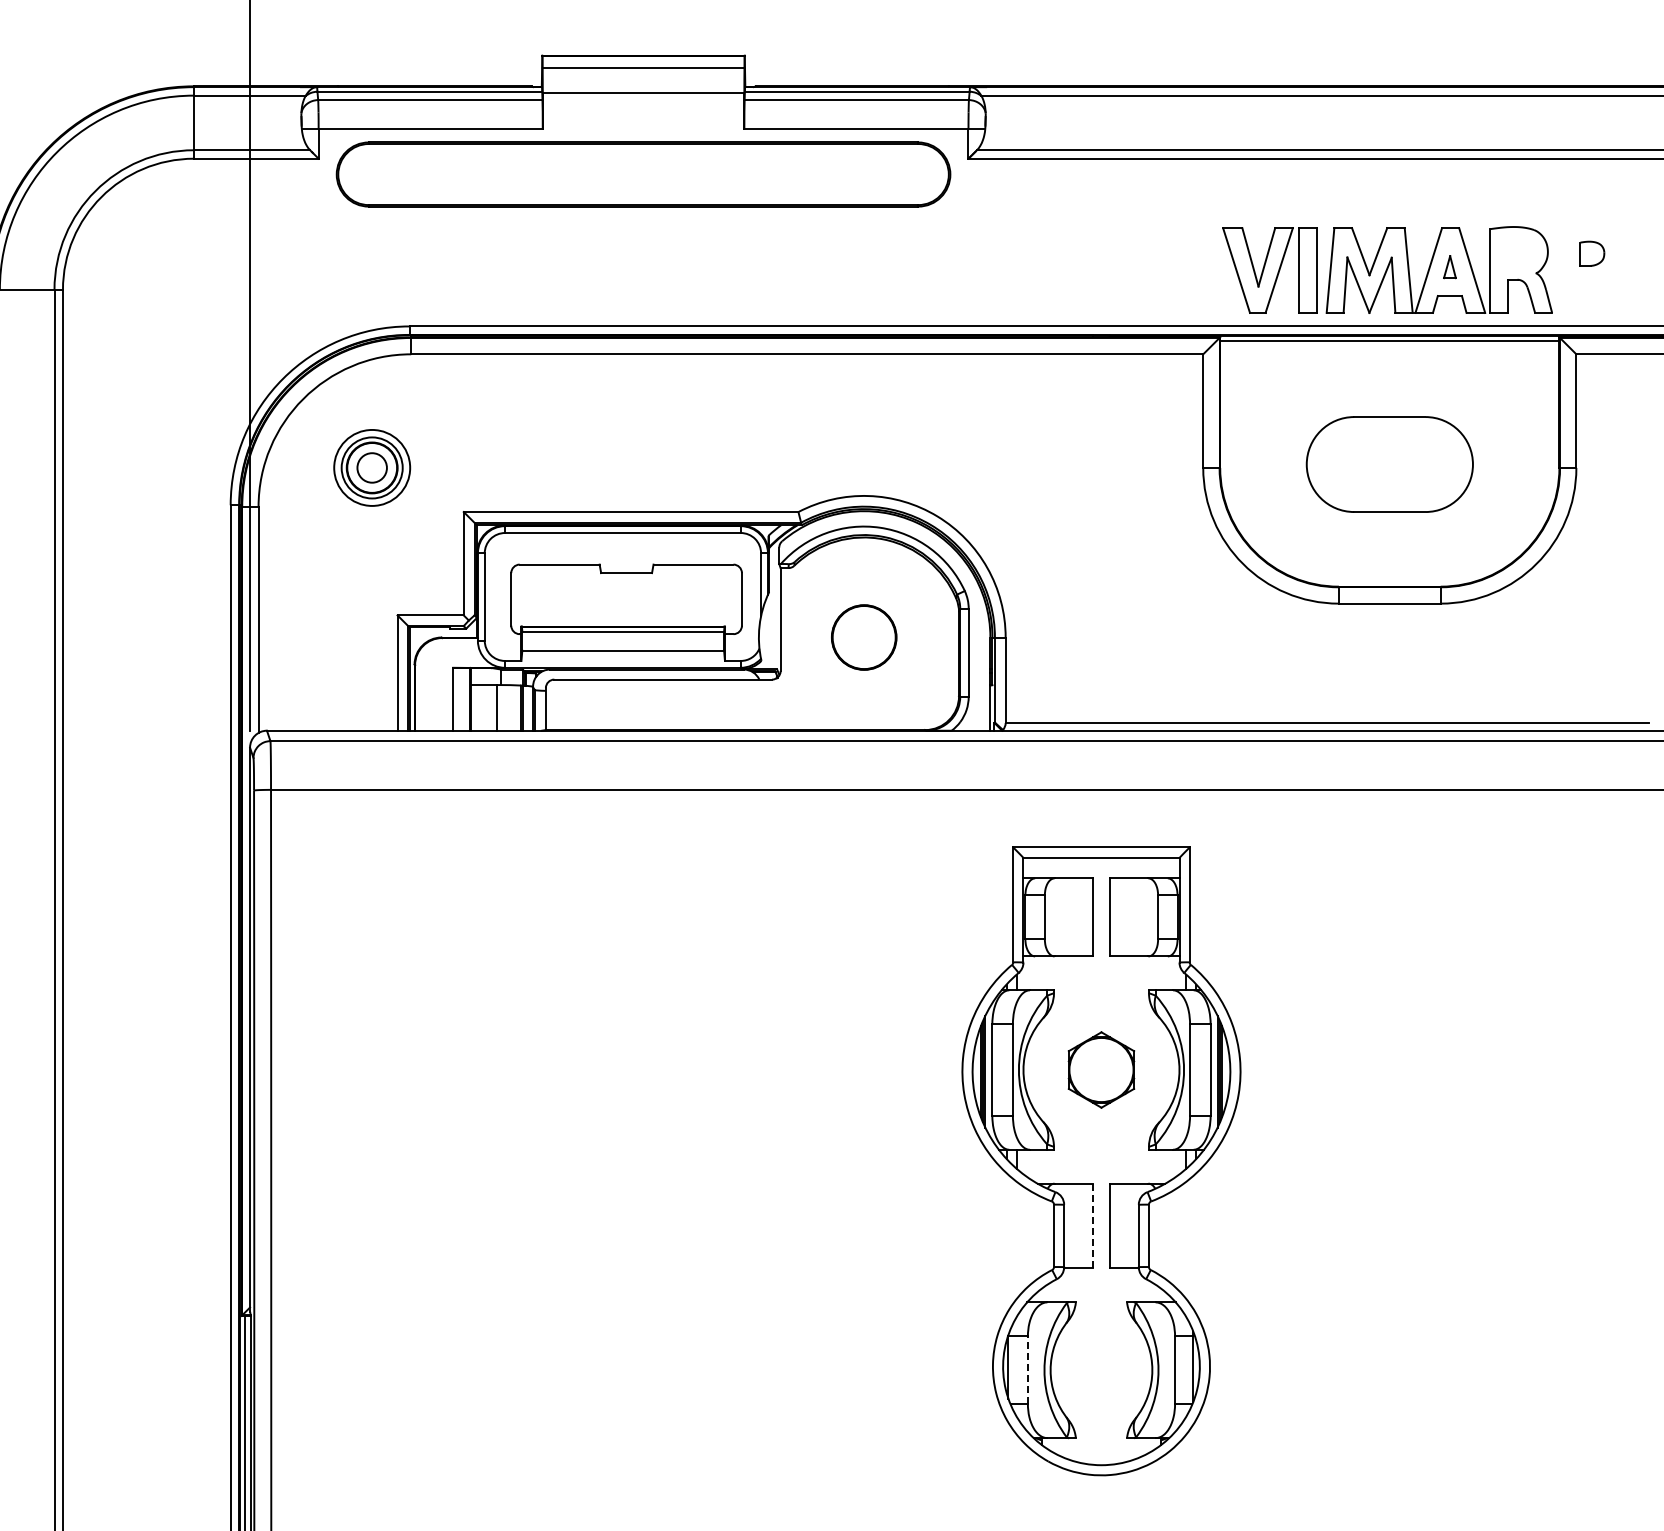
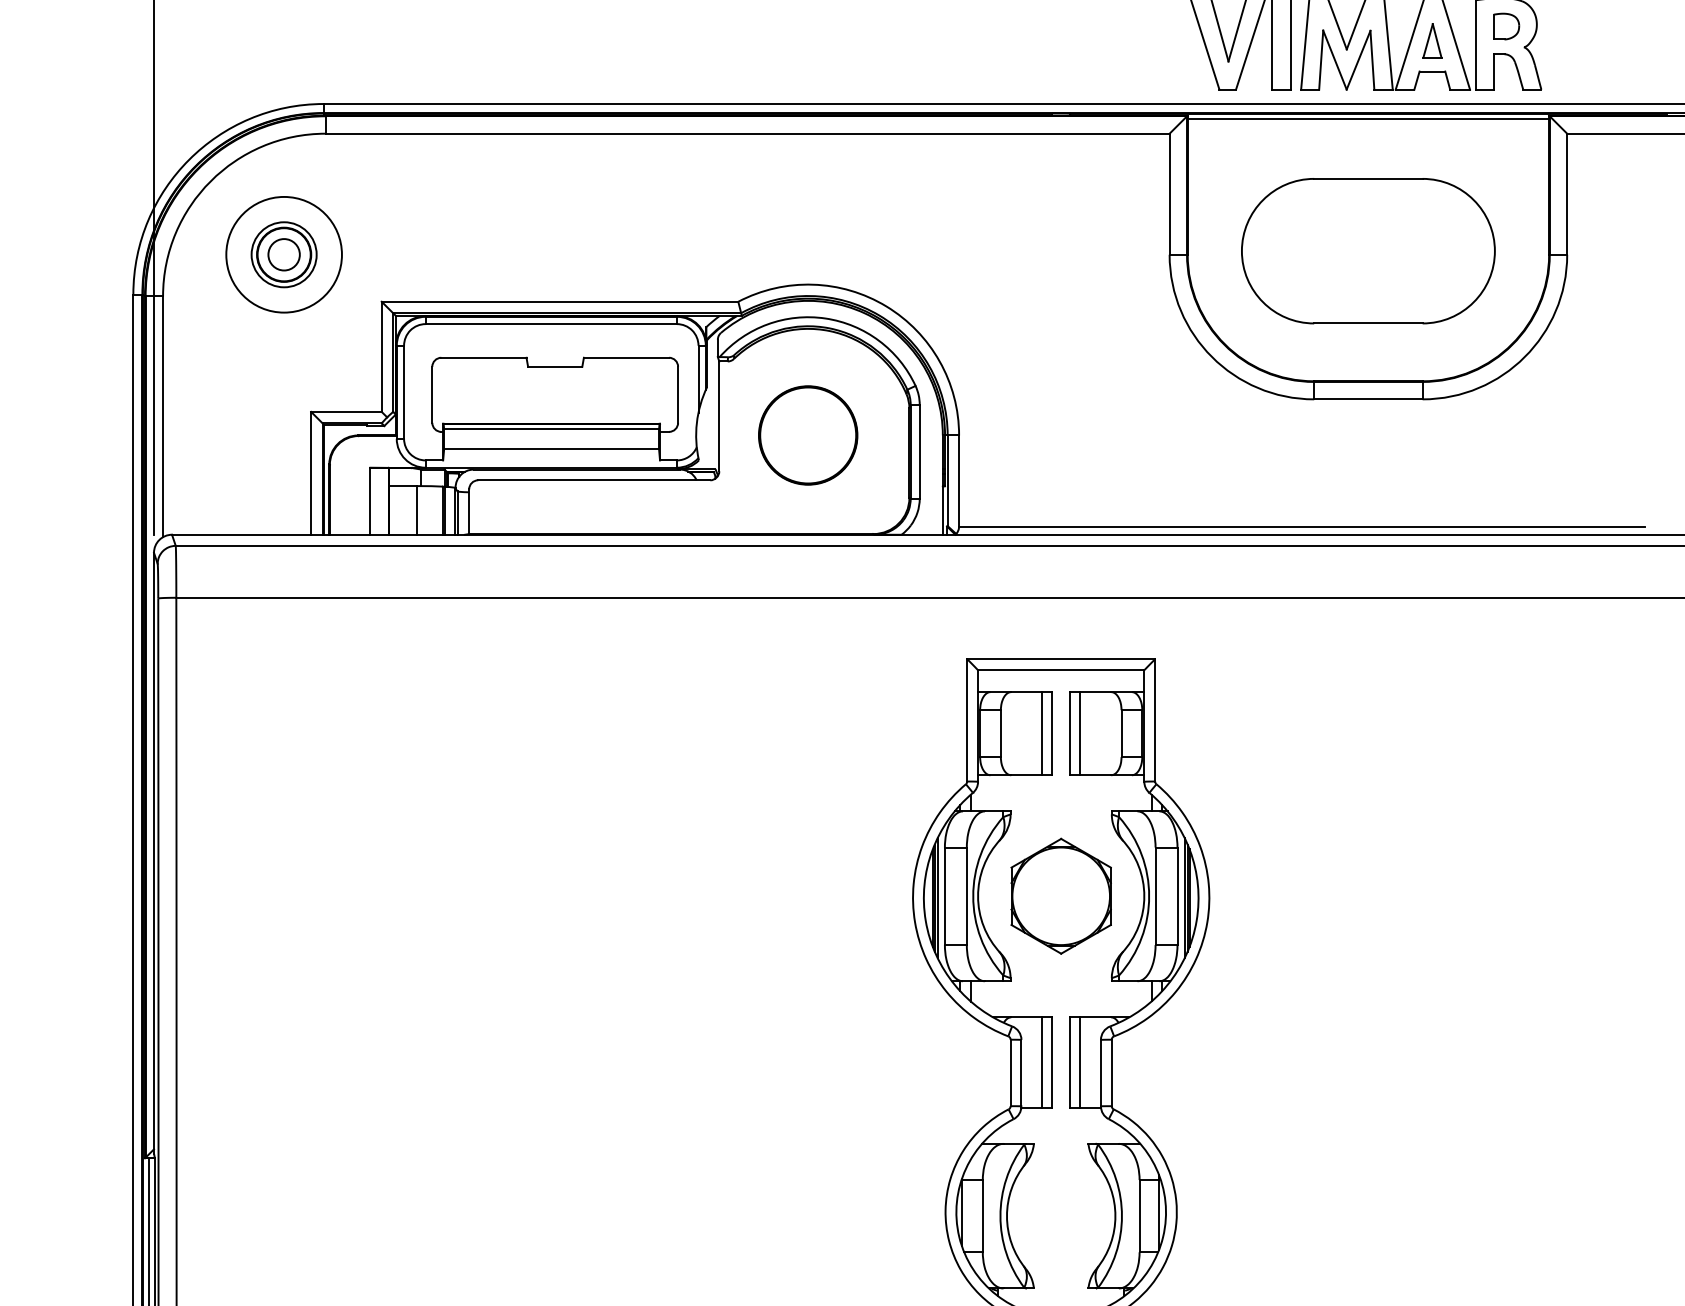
part: (1592, 253) -> (1506, 26), moved
part: (1449, 266) -> (1432, 40), size x1.43
part: (1389, 464) -> (1368, 251), size x1.43
circle: (371, 467) -> (283, 254), size x1.43
part: (864, 637) -> (808, 435), size x1.43
line: (1083, 917) -> (1042, 733), added
line: (1119, 917) -> (1080, 733), added
part: (1101, 1069) -> (1061, 895), size x1.43
line: (1083, 1225) -> (1042, 1061), added
line: (1093, 1225) -> (1052, 1061), dashed -> solid
line: (1119, 1225) -> (1080, 1061), added
line: (1027, 1370) -> (982, 1216), dashed -> solid

